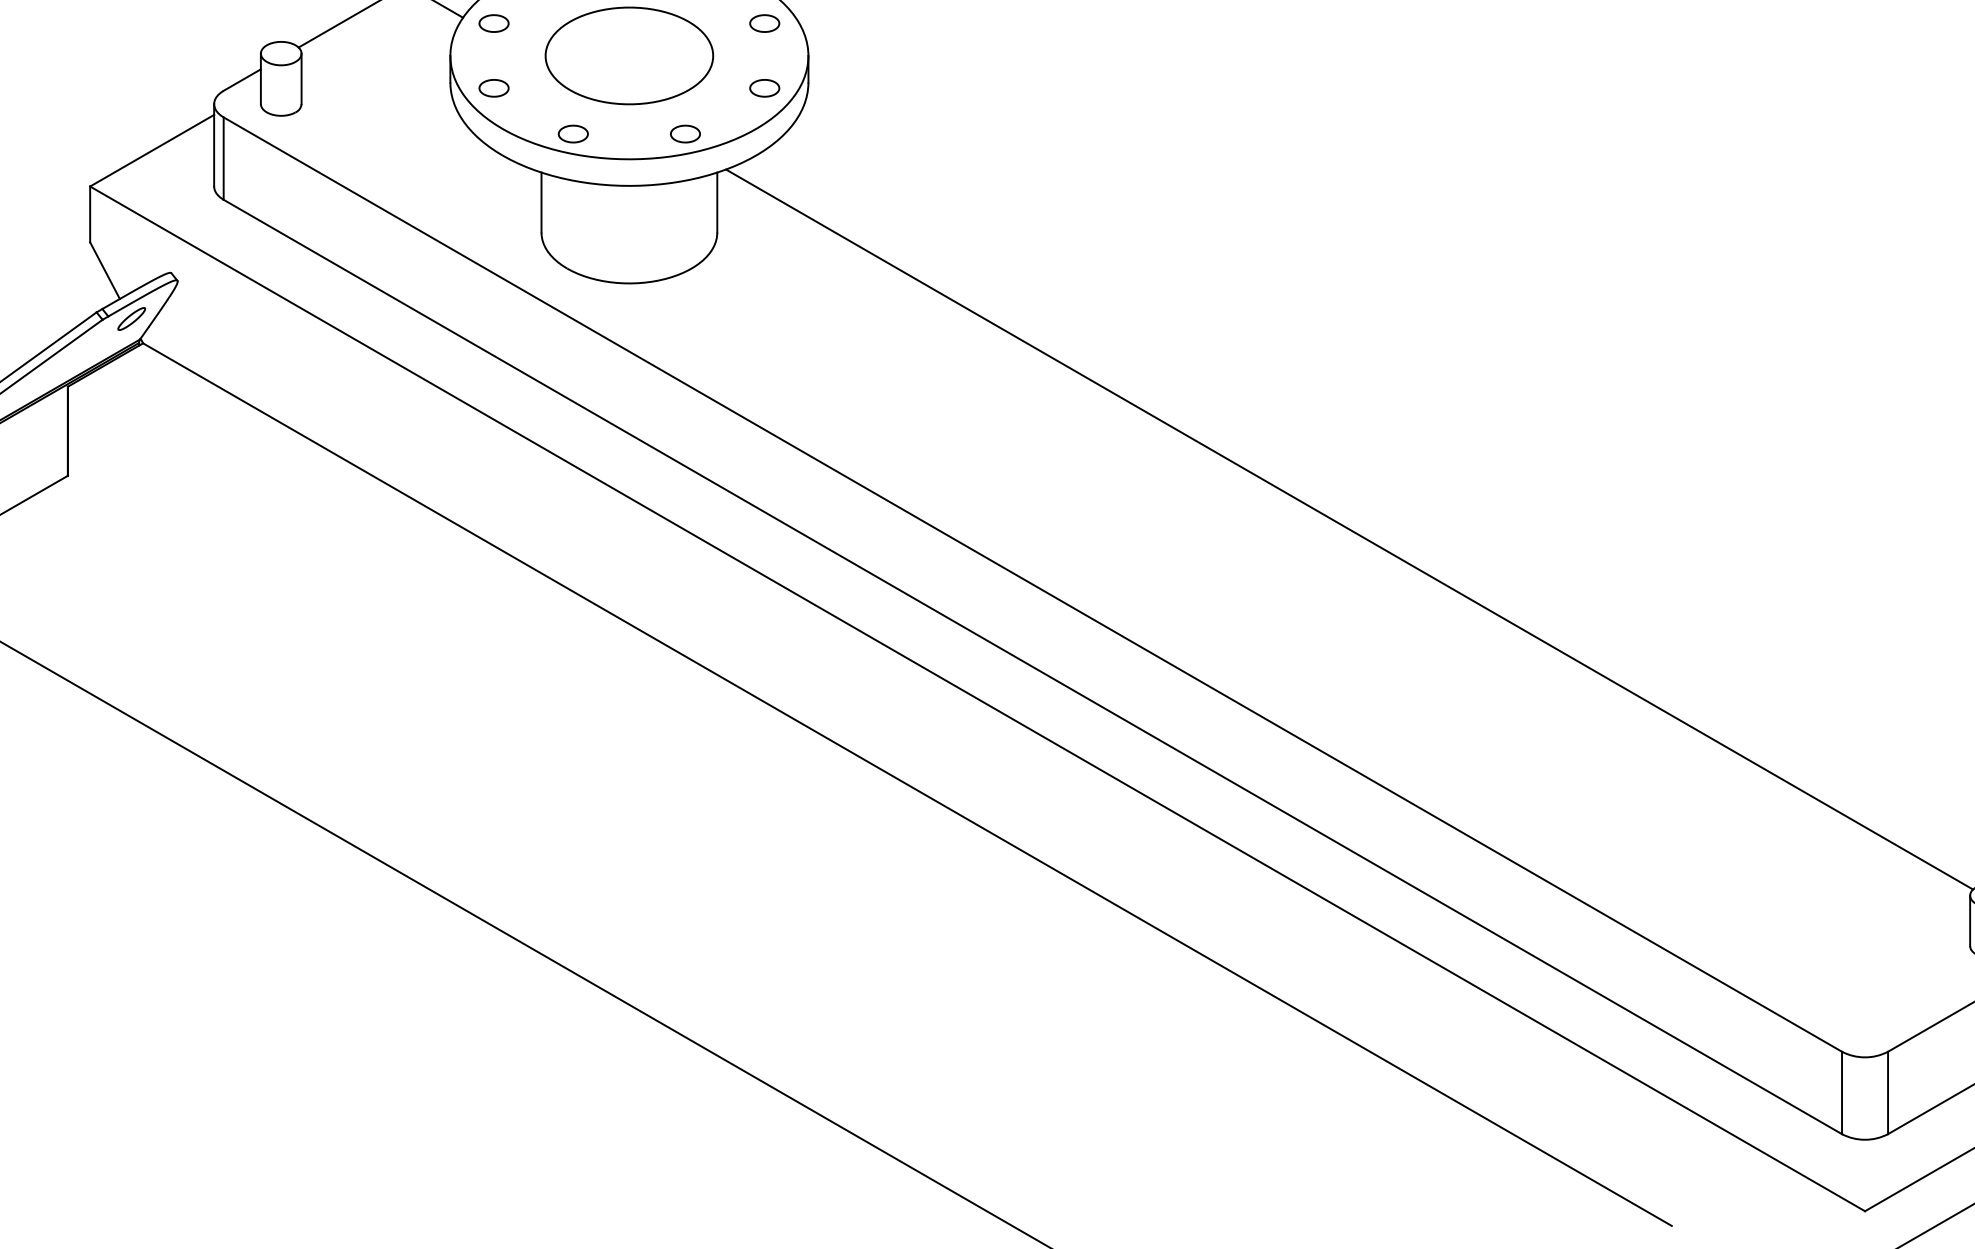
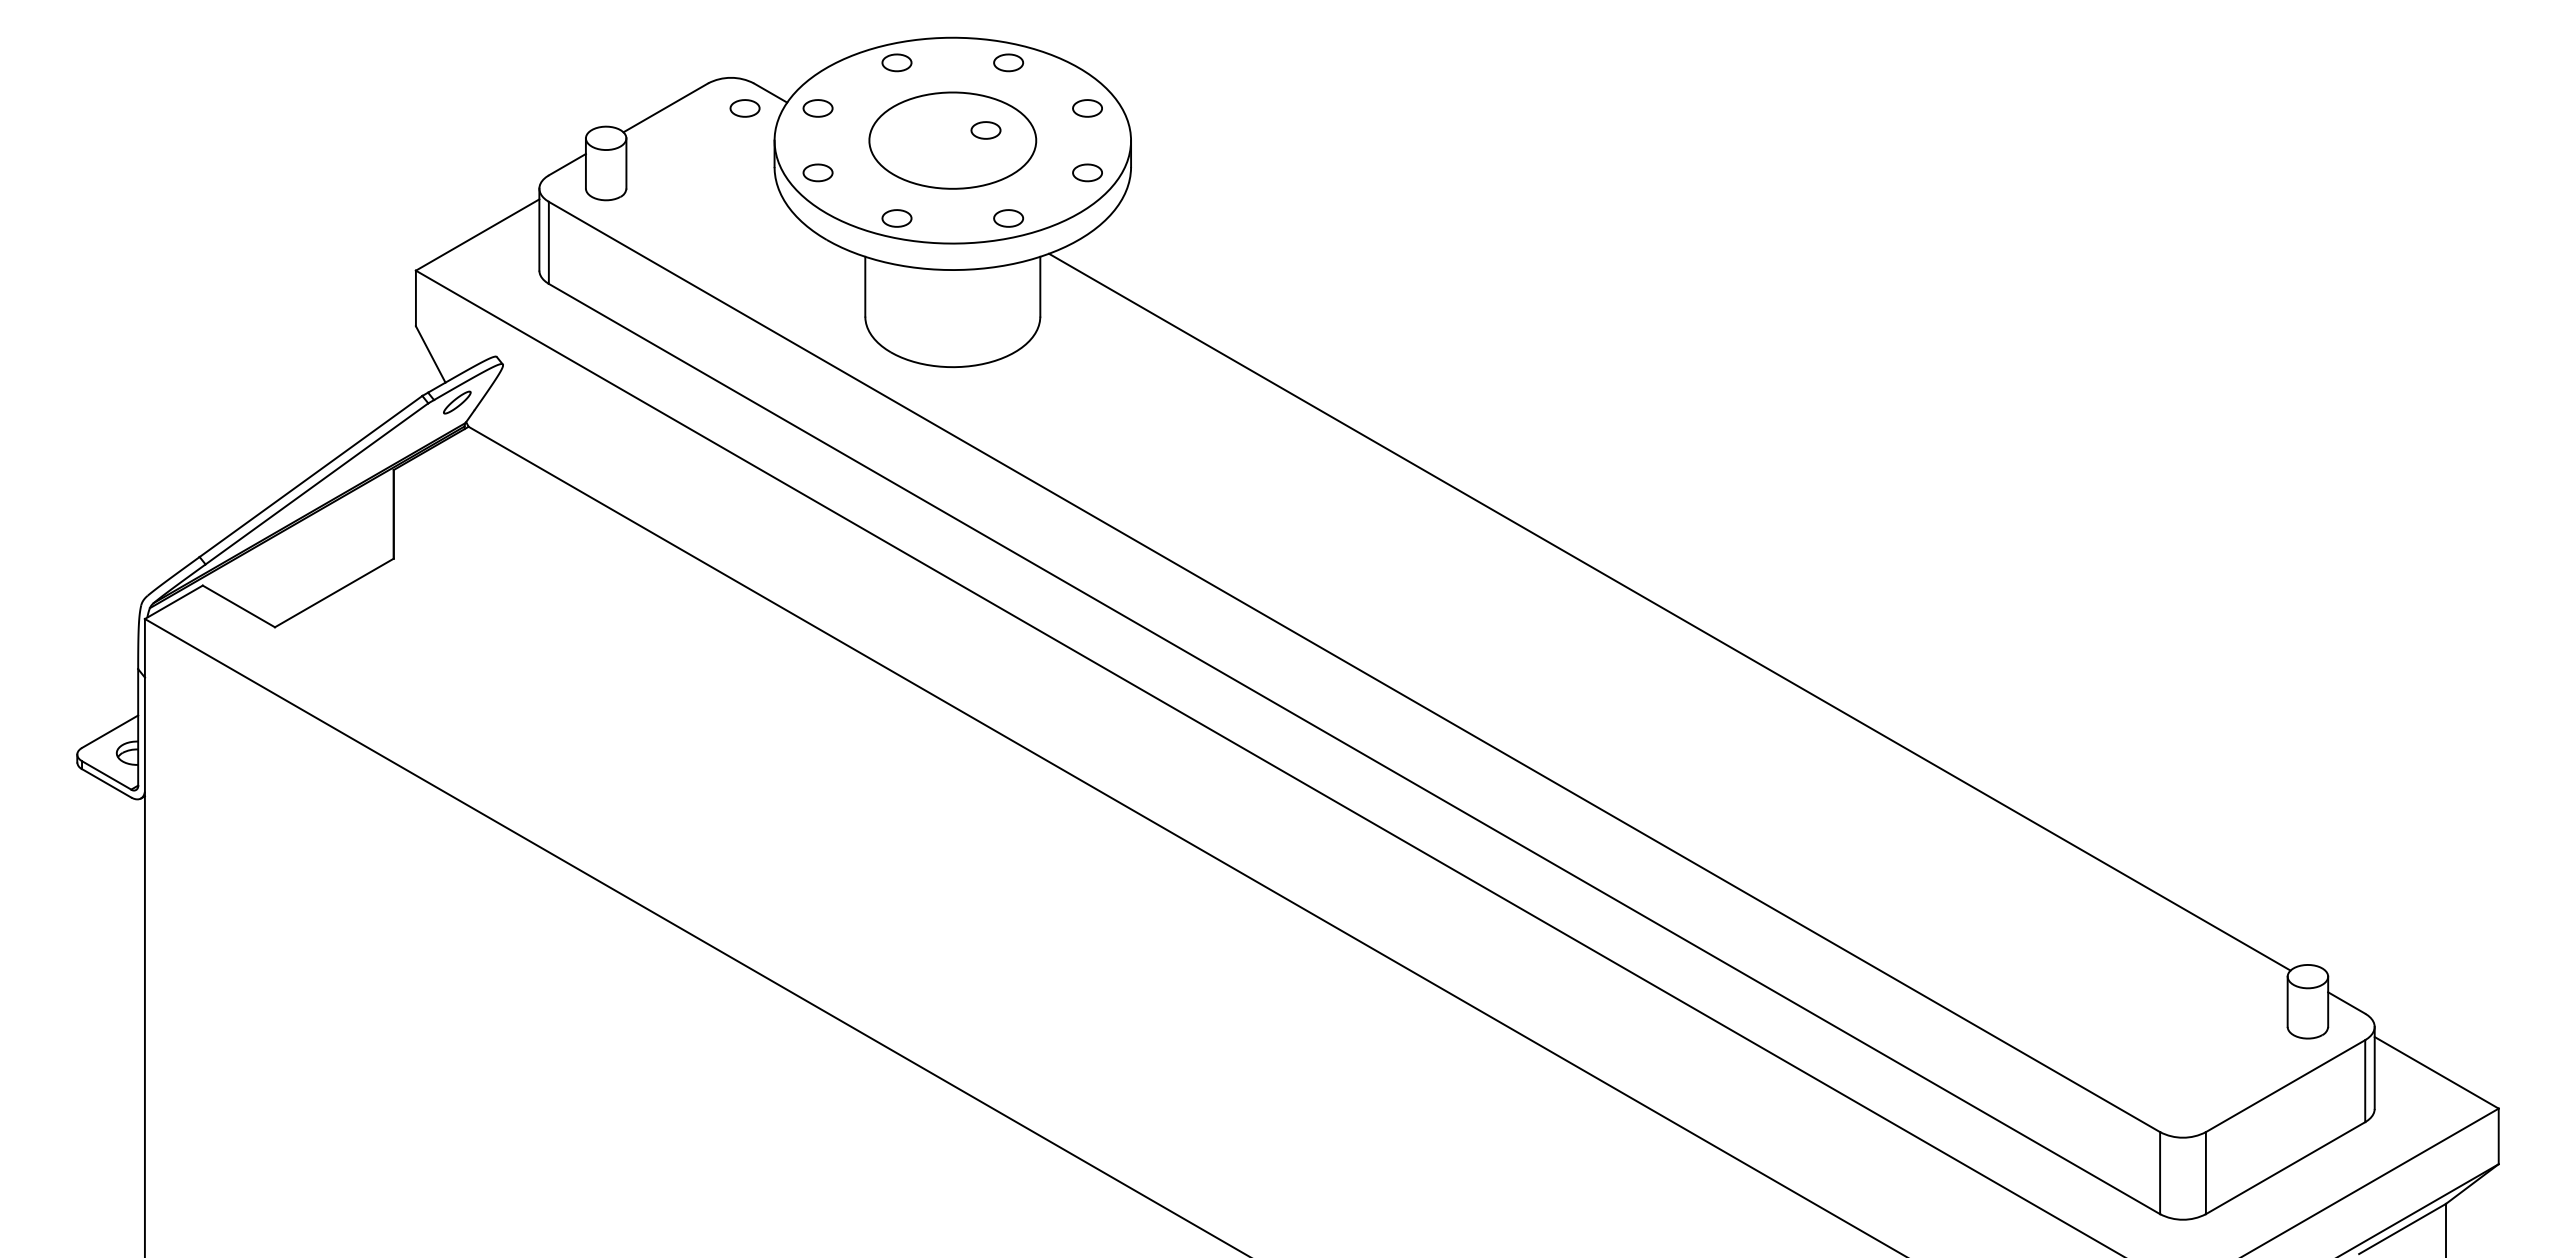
part: (420, 23) -> (744, 108), added
part: (662, 45) -> (985, 130), added

